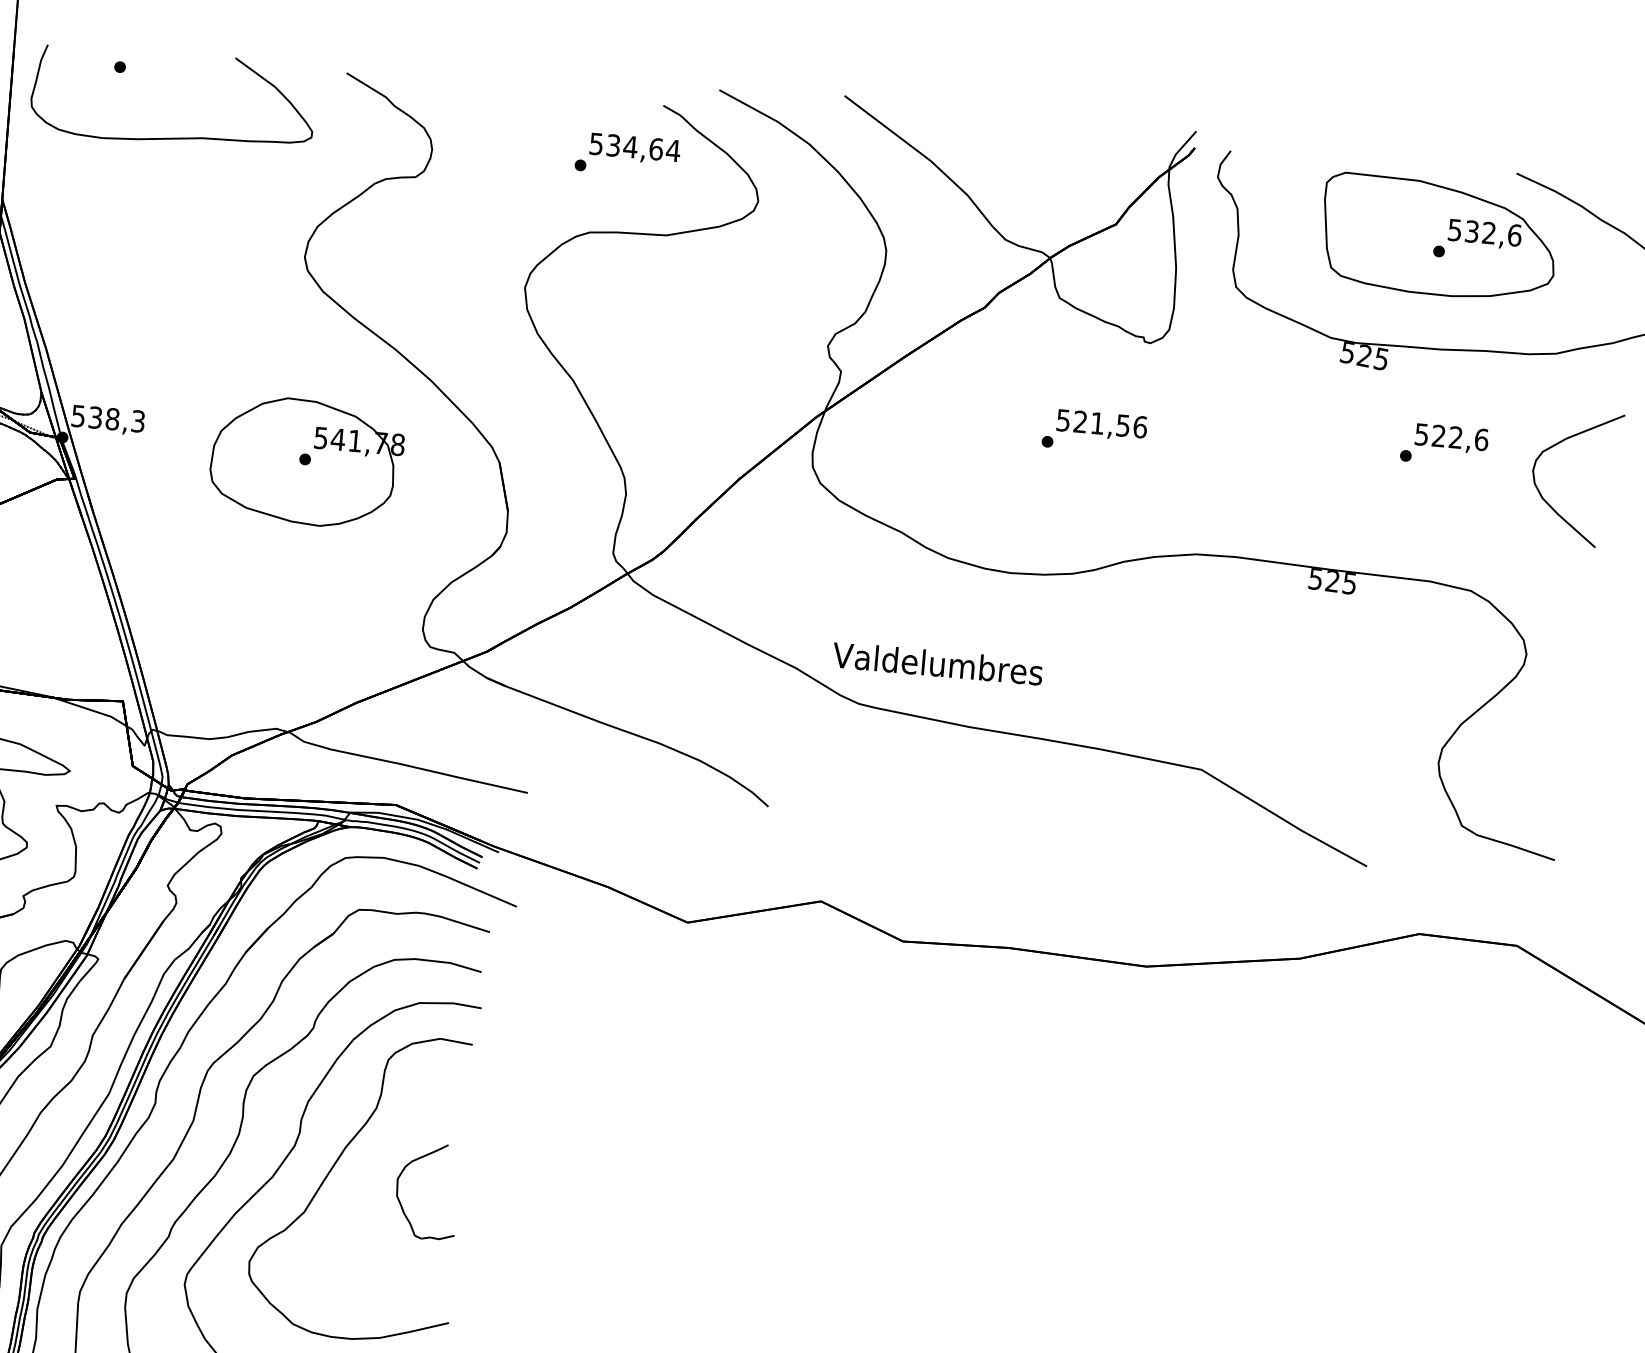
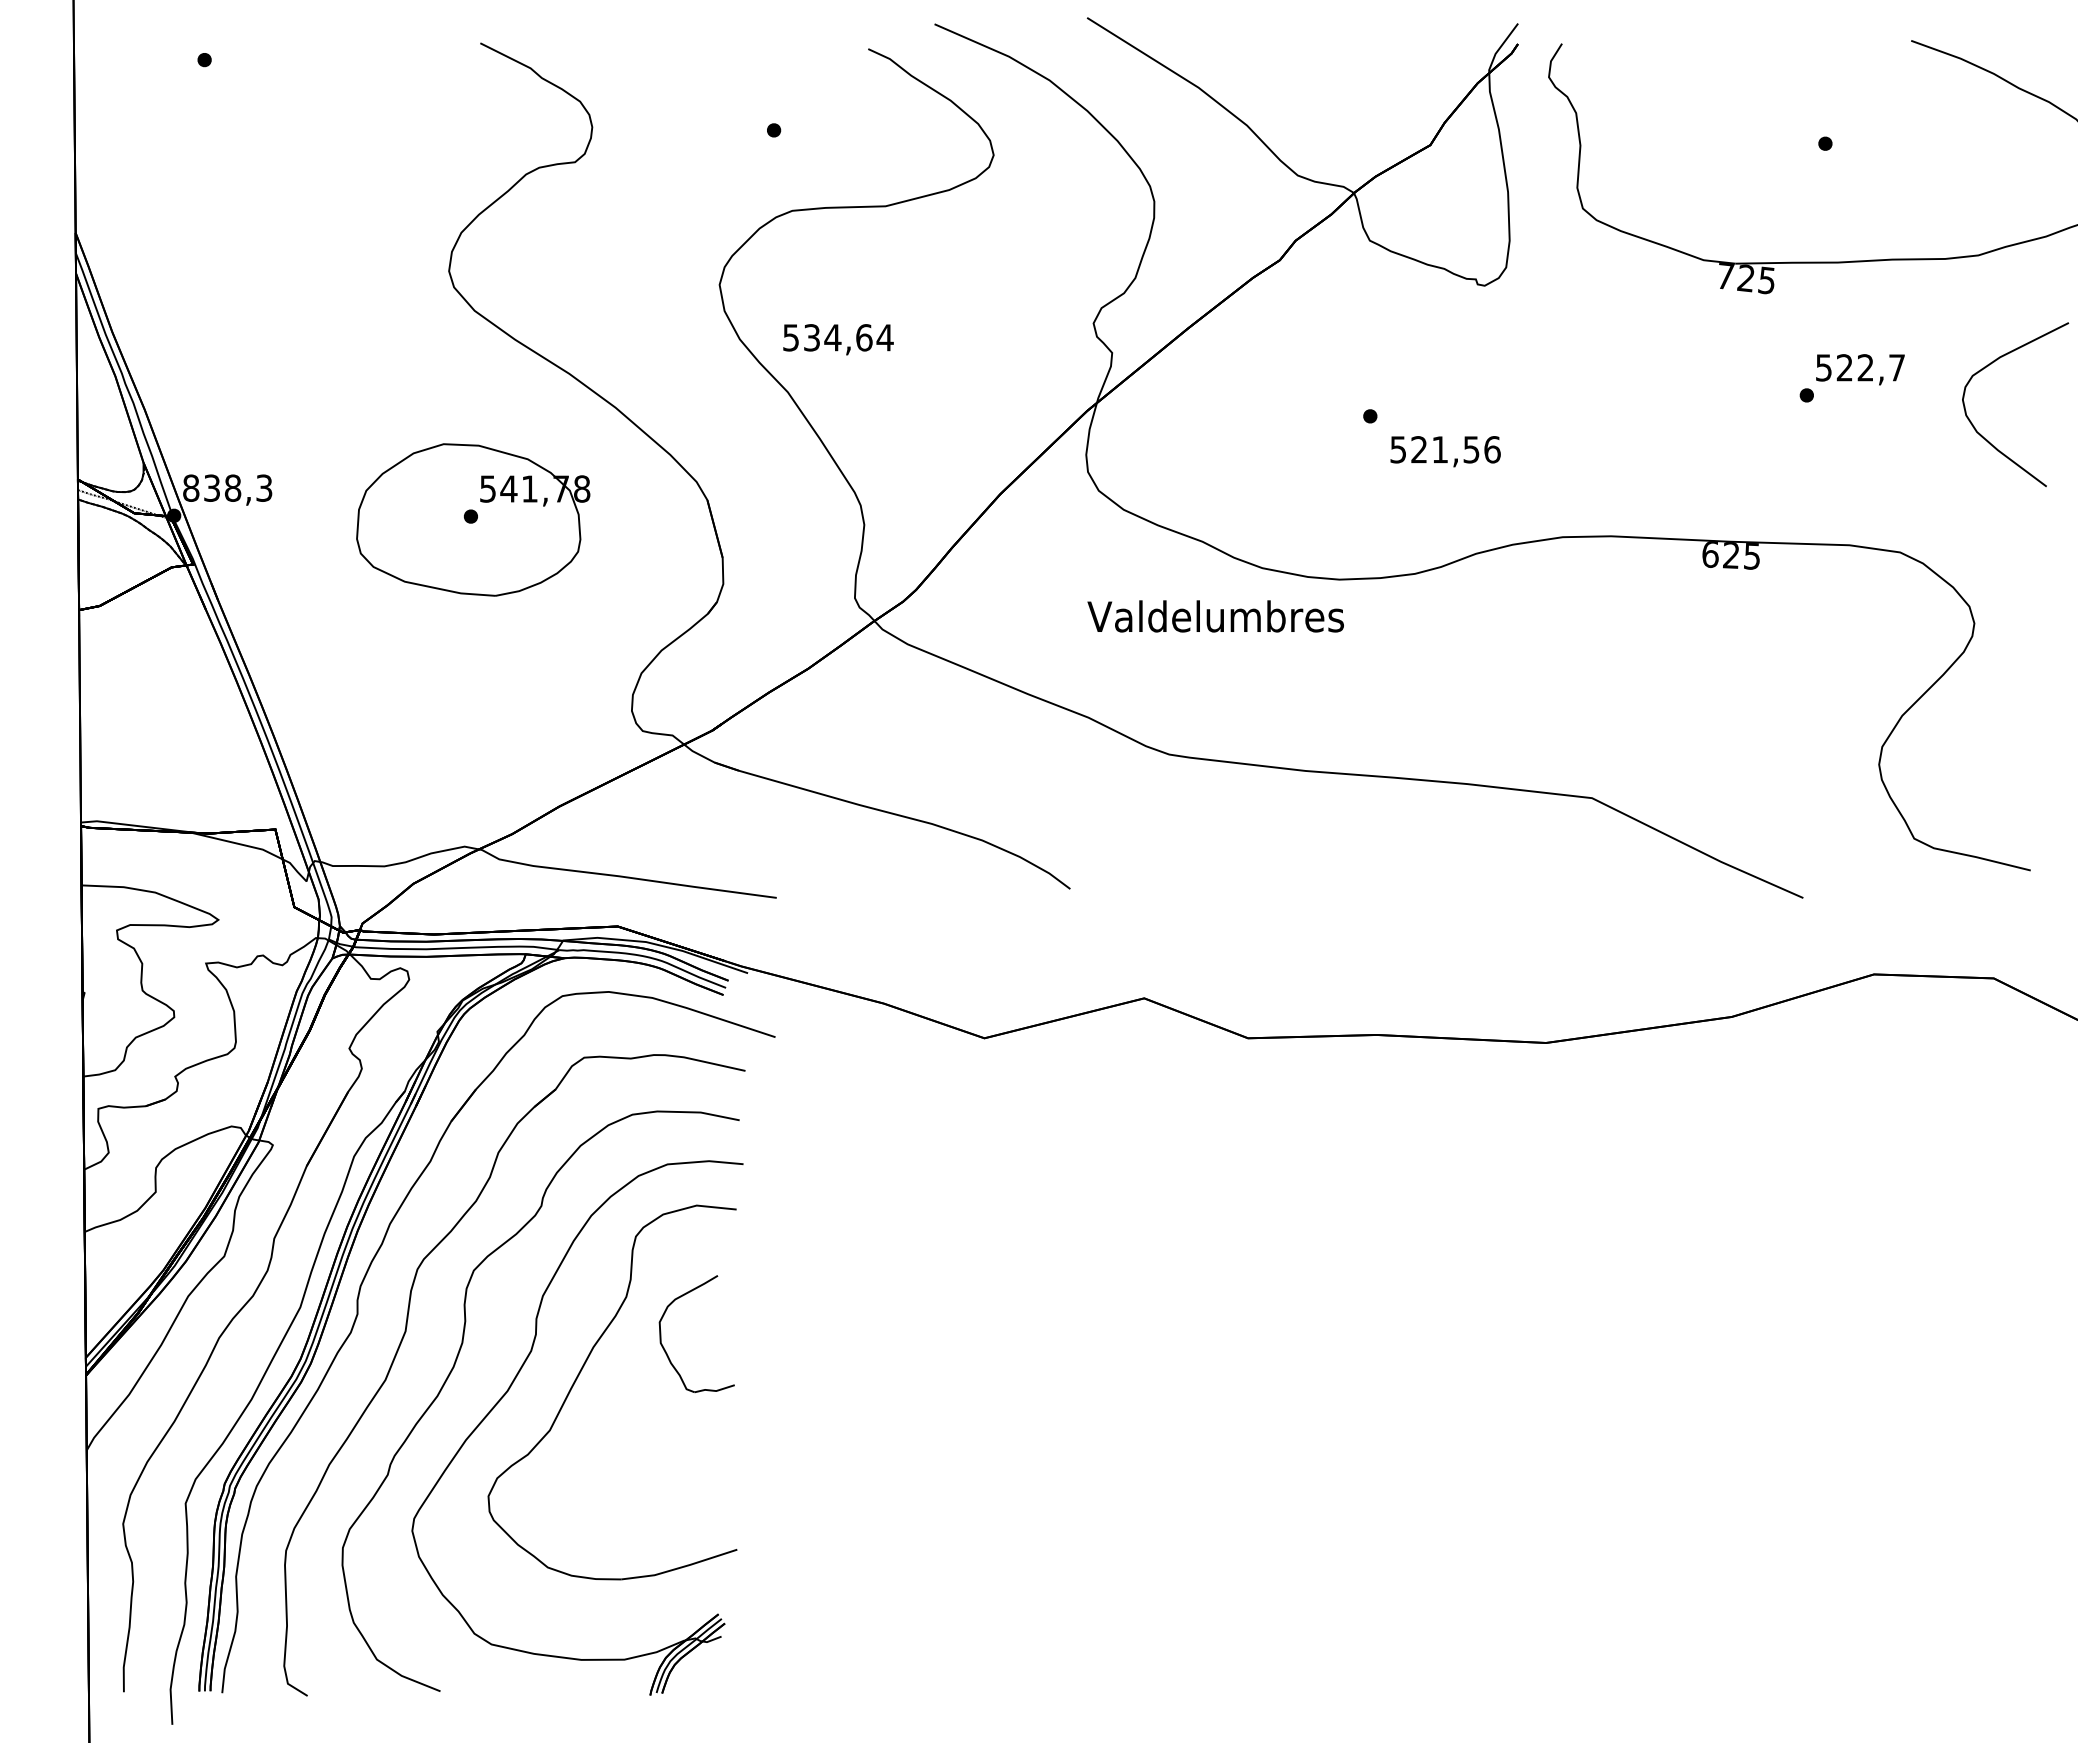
part: (177, 137) -> (281, 139), removed
text: (635, 148) -> (838, 339), moved
part: (1438, 238) -> (1823, 127), removed
text: (1347, 352) -> (1725, 276), 525 -> 725
text: (78, 415) -> (191, 487), 538,3 -> 838,3
text: (1101, 425) -> (1445, 451), moved
text: (1481, 439) -> (1897, 367), 522,6 -> 522,7
text: (1315, 579) -> (1710, 554), 525 -> 625
text: (937, 663) -> (1215, 616), moved
part: (400, 1201) -> (665, 1349), moved

